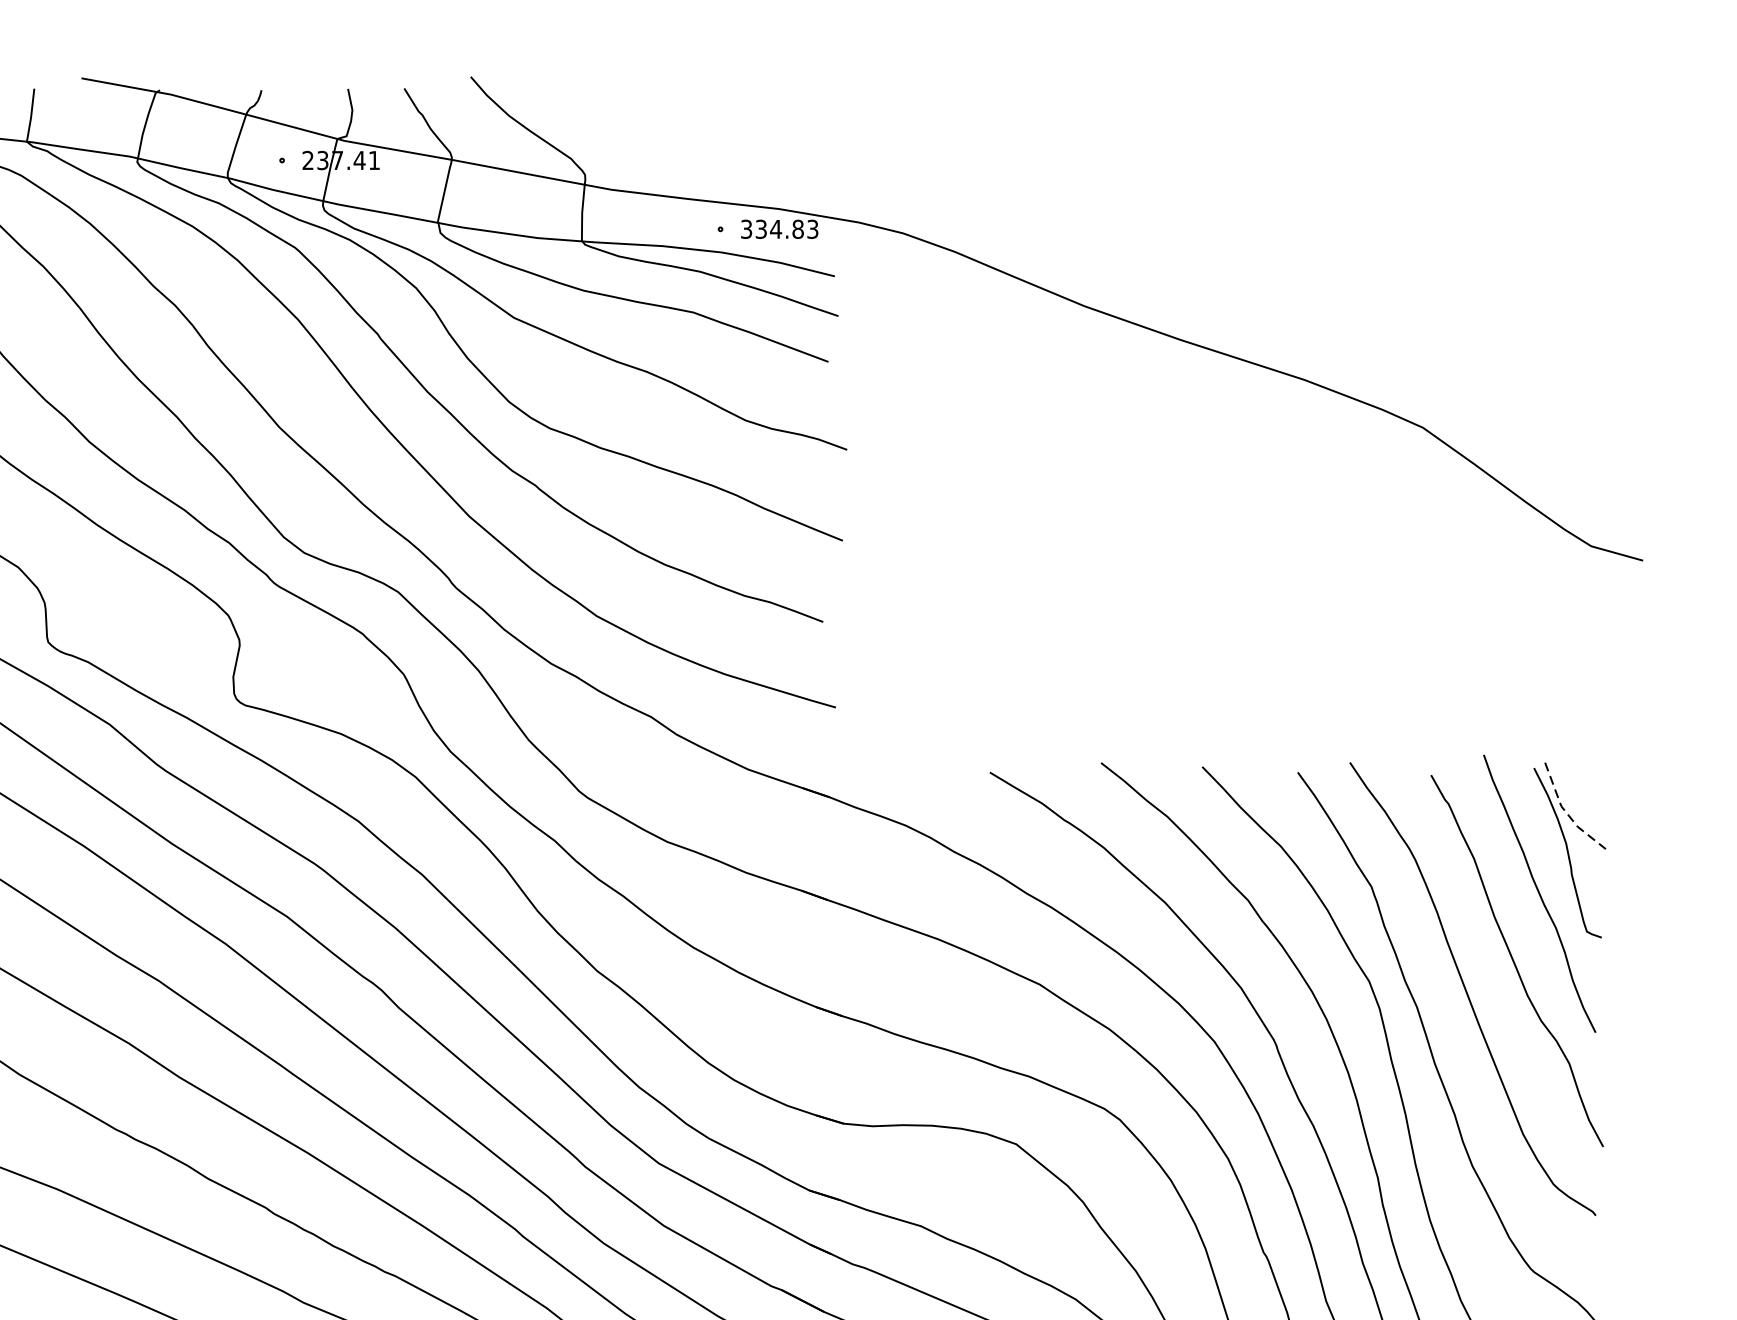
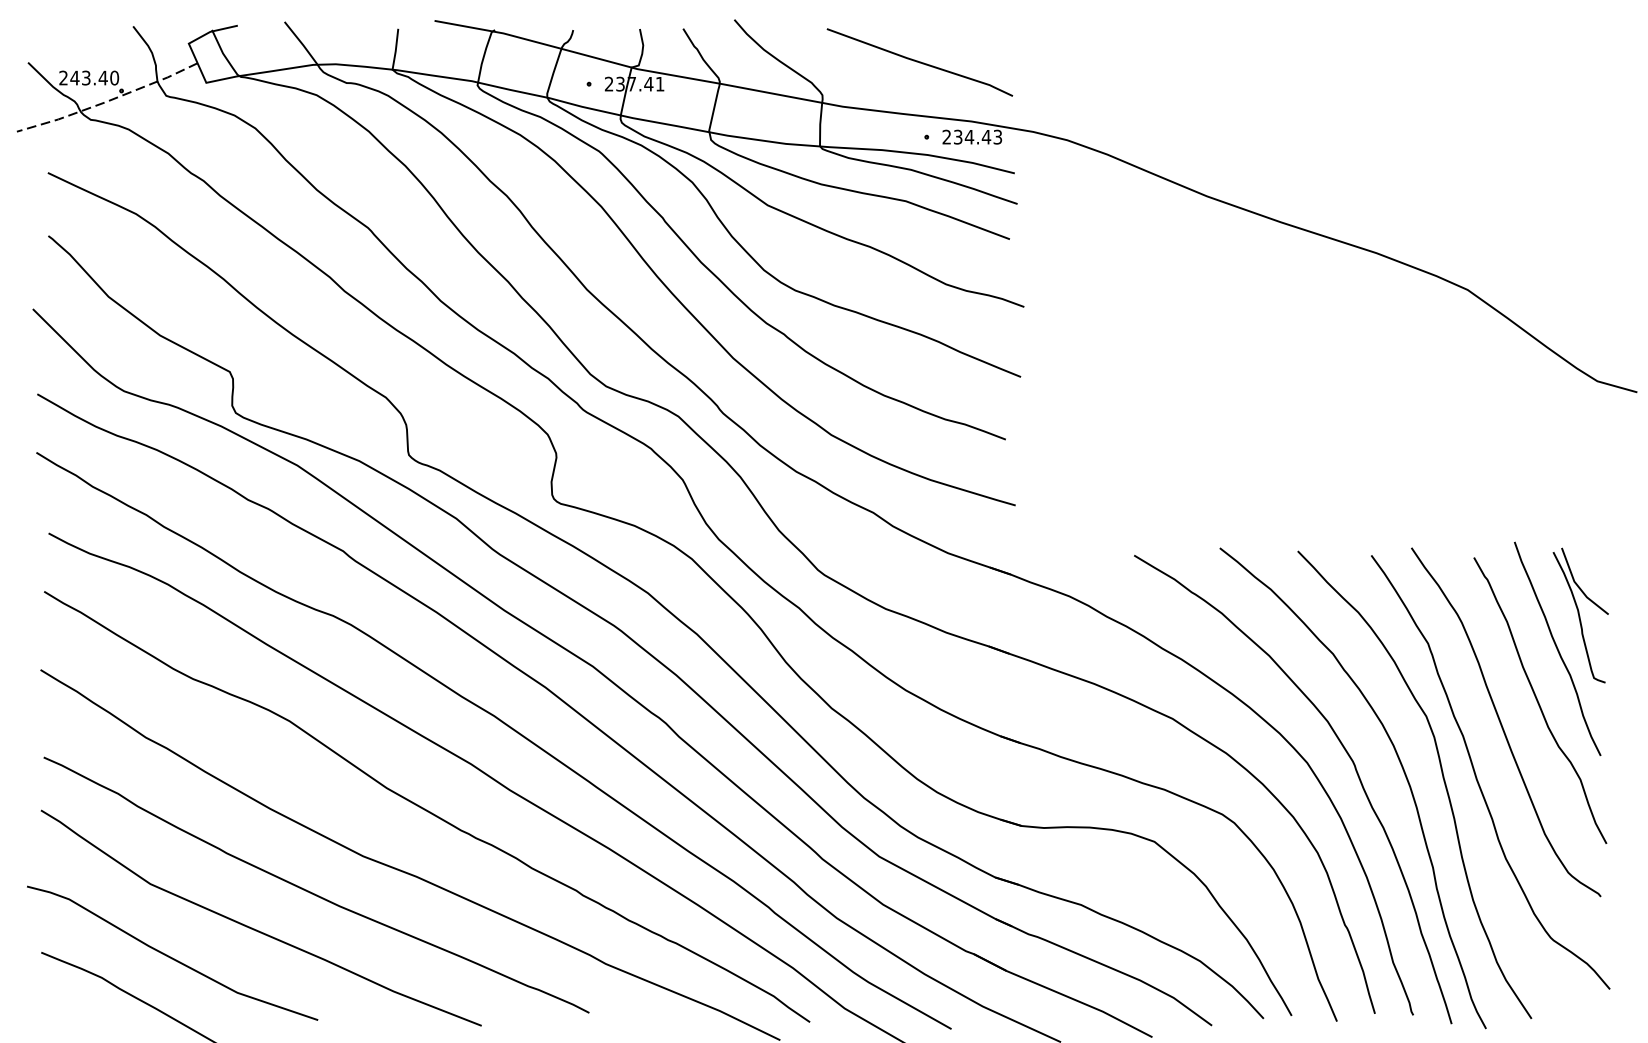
line: (711, 132) -> (919, 62), added
text: (772, 228) -> (966, 136), 334.83 -> 234.43
line: (1566, 812) -> (1578, 586), dashed -> solid

